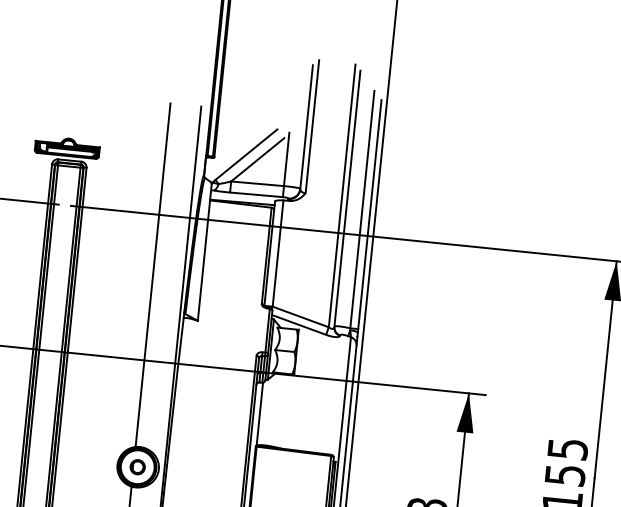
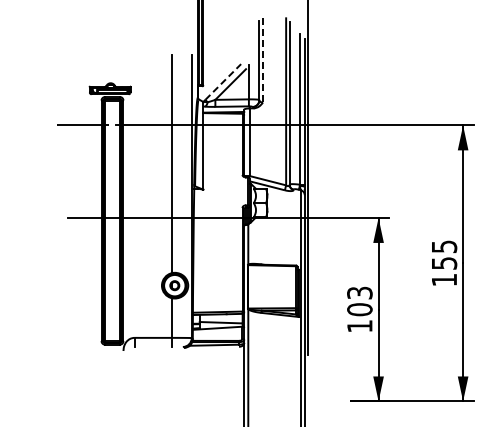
line: (313, 125) -> (263, 59), solid -> dashed
line: (246, 153) -> (223, 81), solid -> dashed

